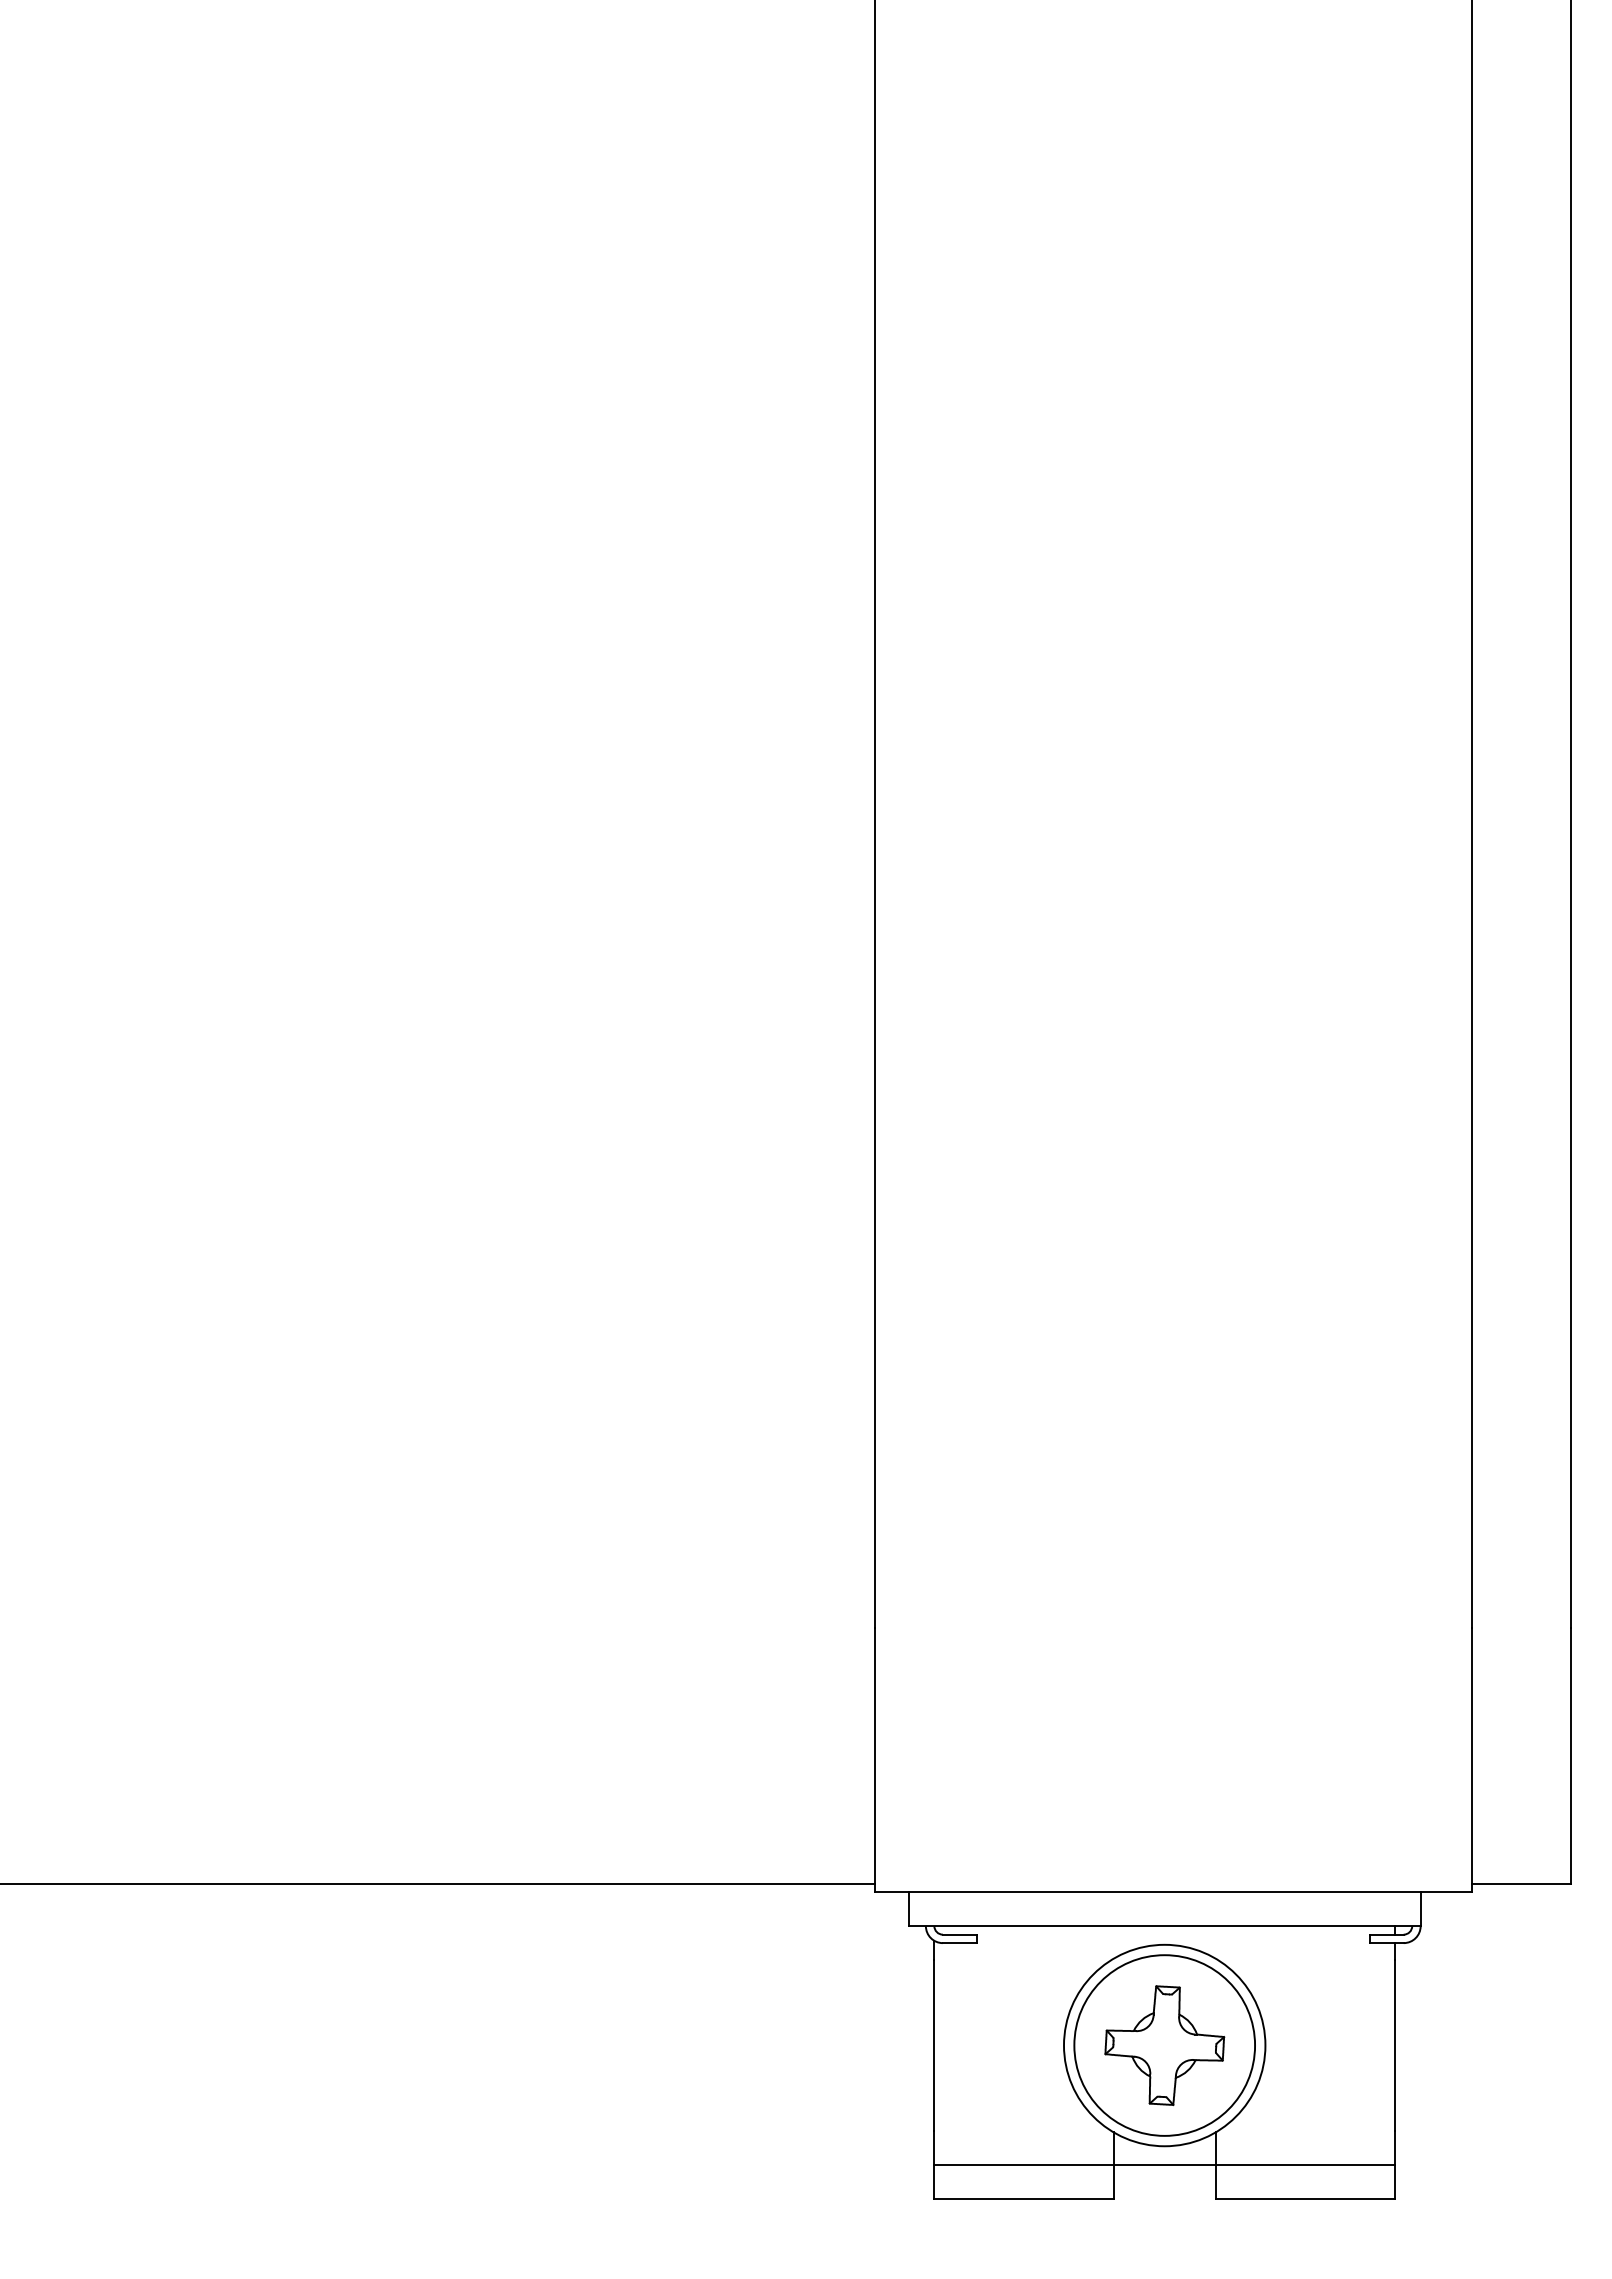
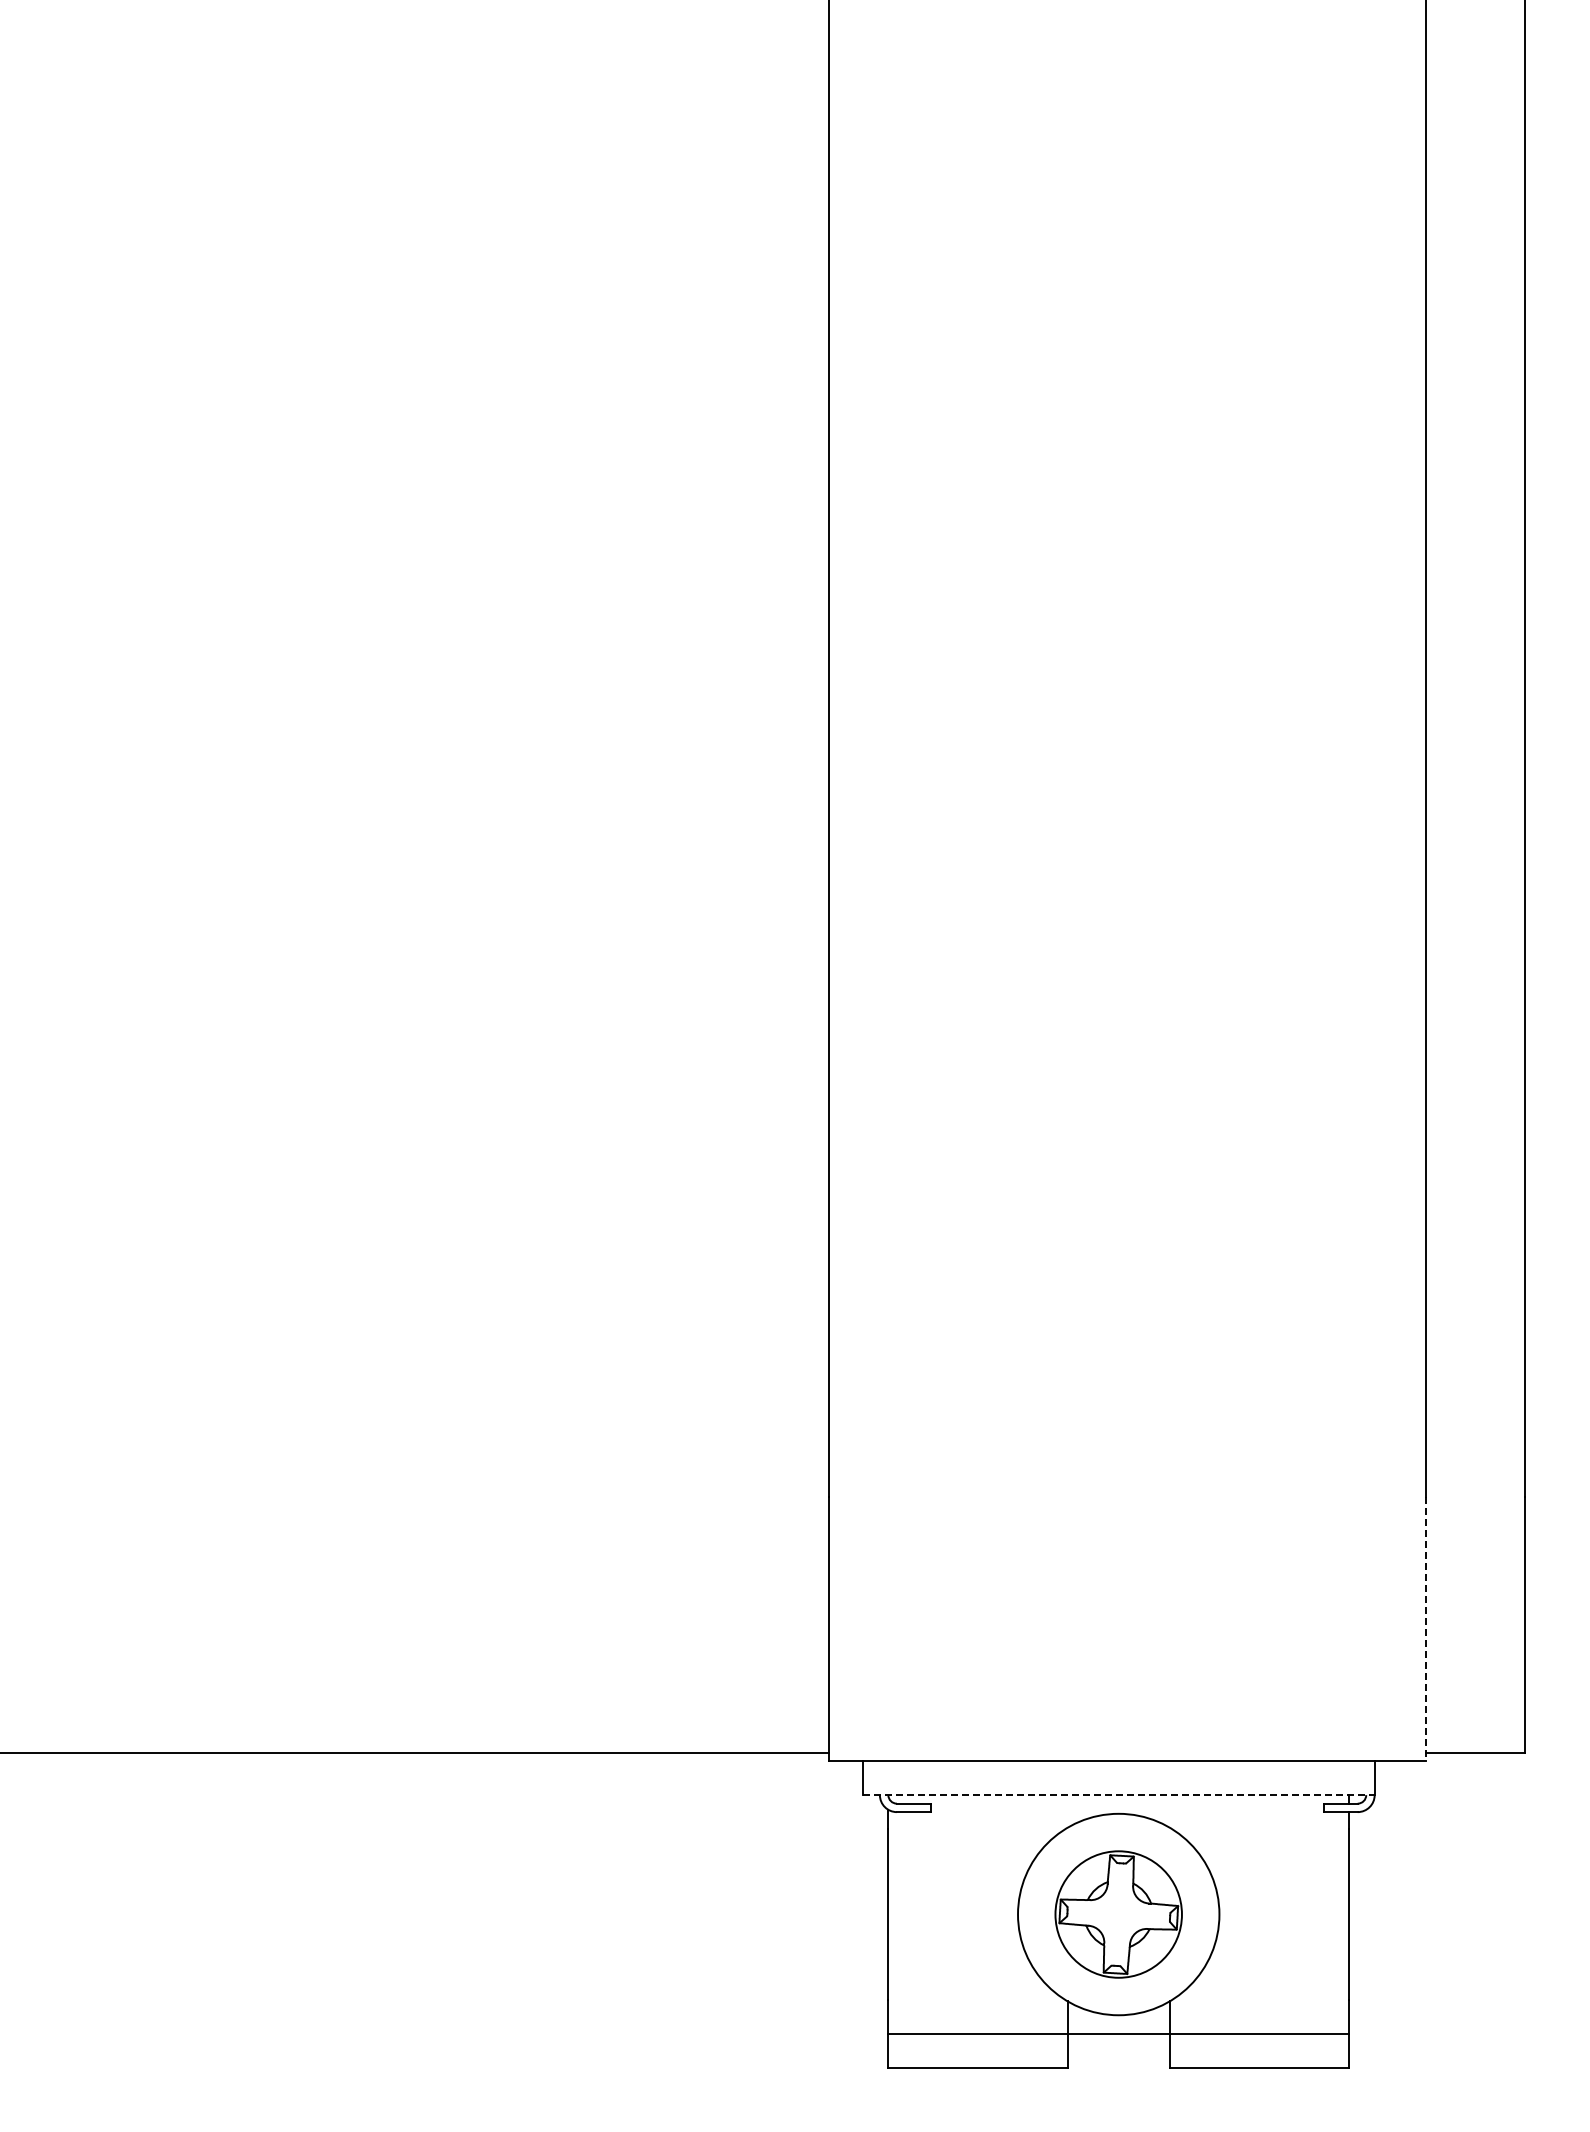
line: (1471, 1760) -> (1425, 1629), solid -> dashed
line: (1164, 1926) -> (1118, 1795), solid -> dashed
circle: (1164, 2045) -> (1118, 1914), size x0.7

